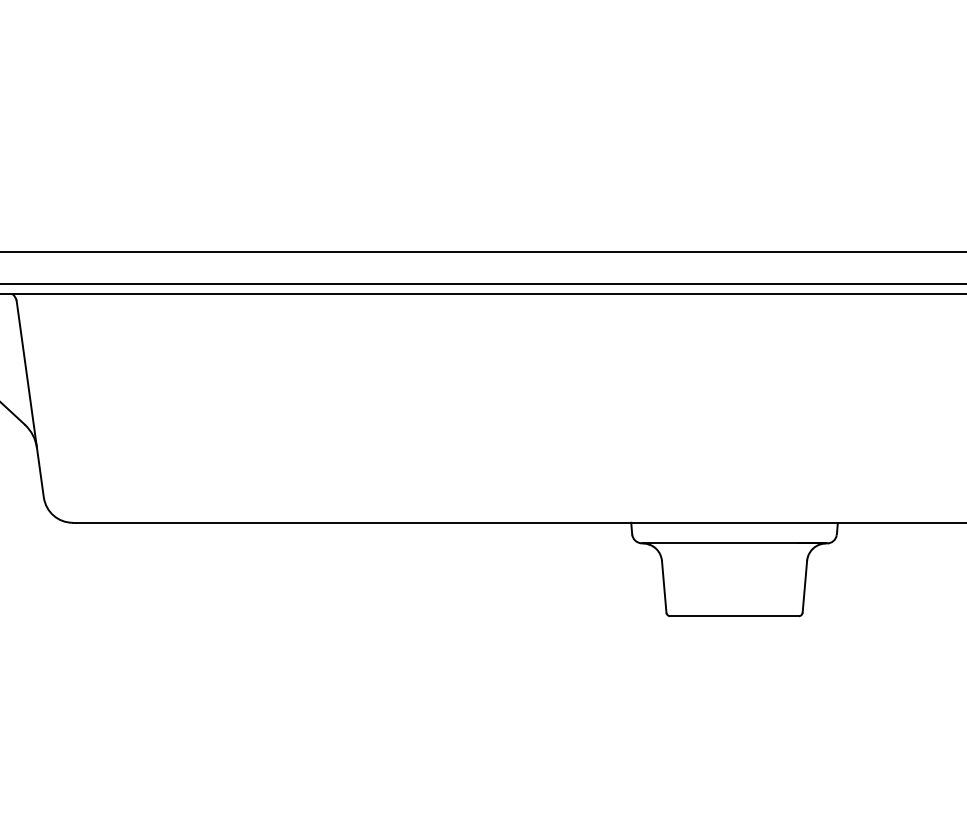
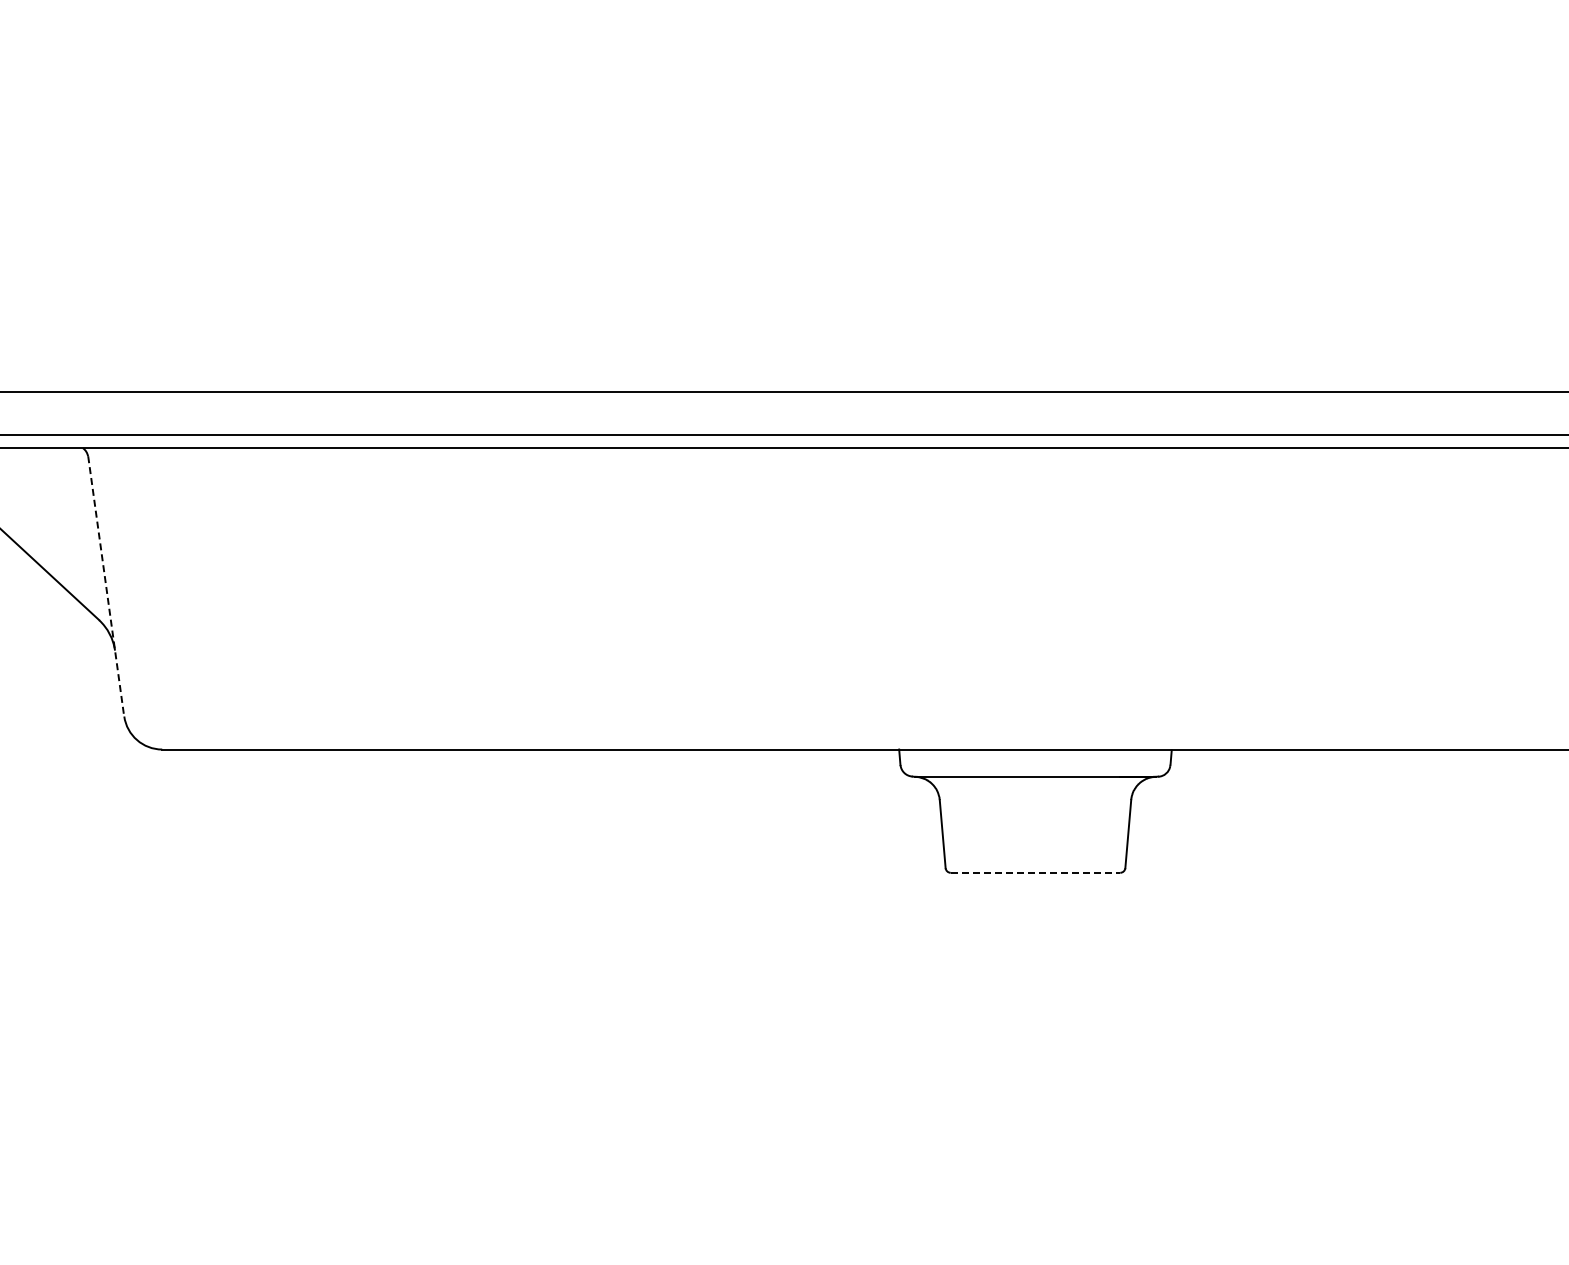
line: (30, 399) -> (106, 586), solid -> dashed
line: (734, 615) -> (1035, 872), solid -> dashed

